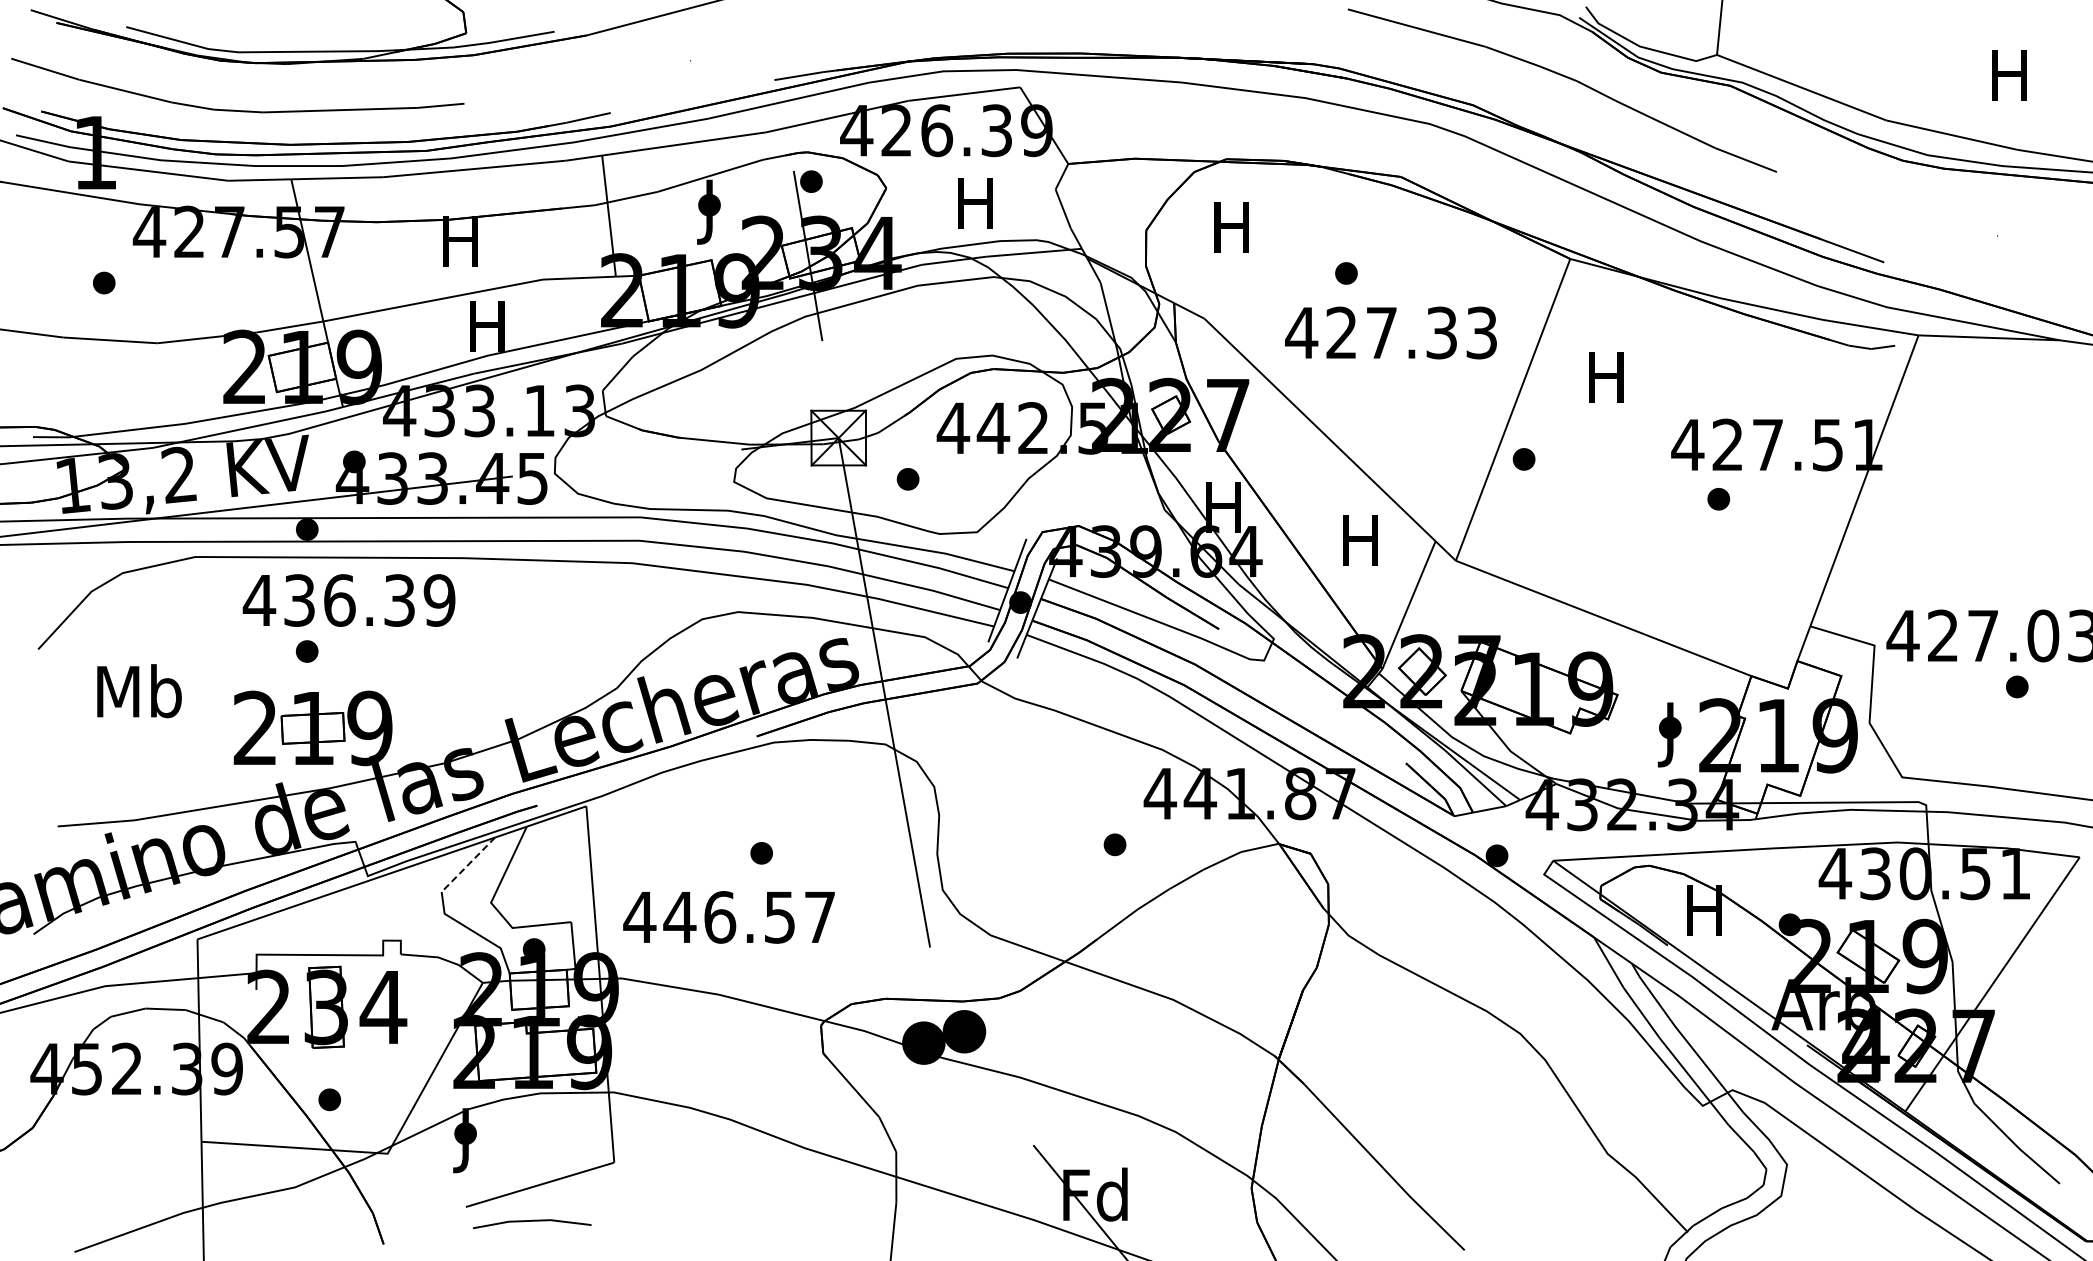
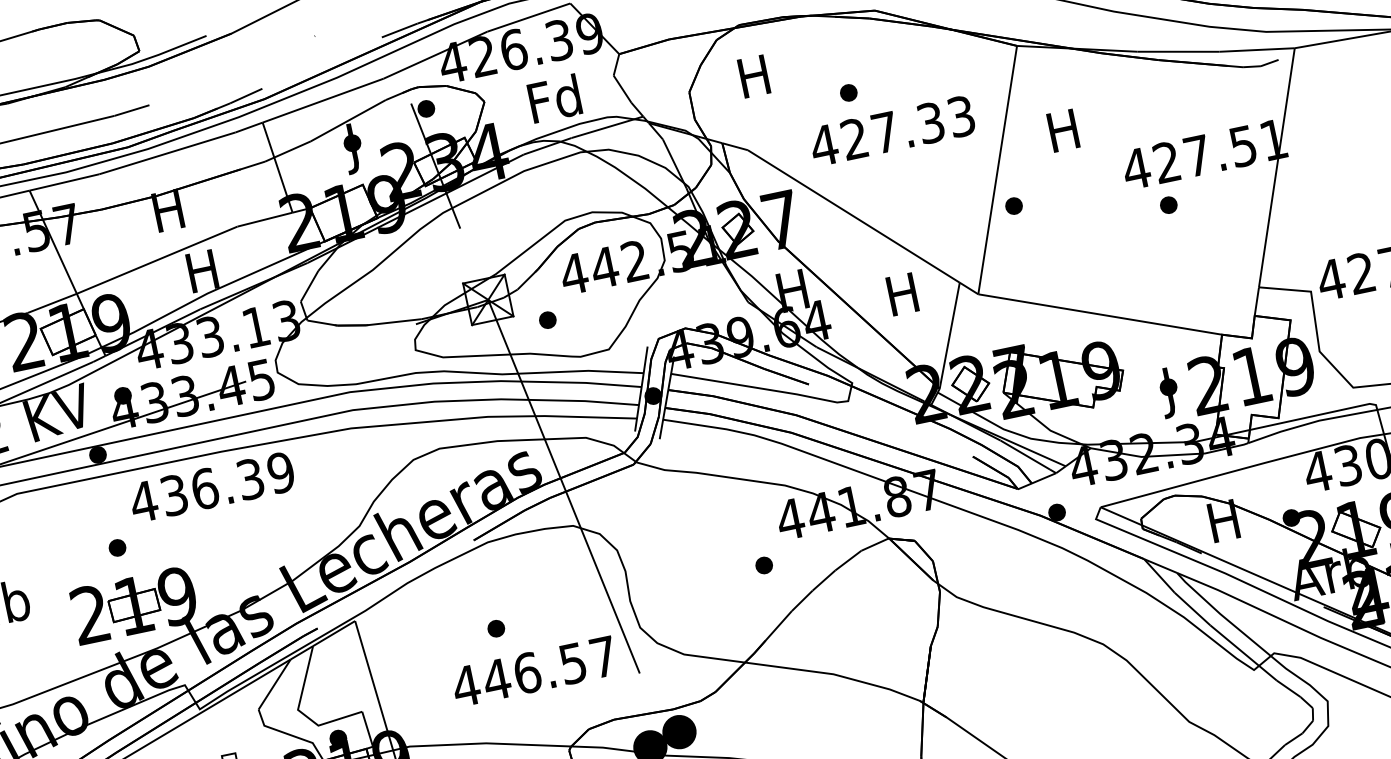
text: (975, 203) -> (554, 99), H -> Fd
text: (348, 600) -> (211, 487), moved
line: (468, 865) -> (274, 685), dashed -> solid
text: (728, 917) -> (533, 671), moved

